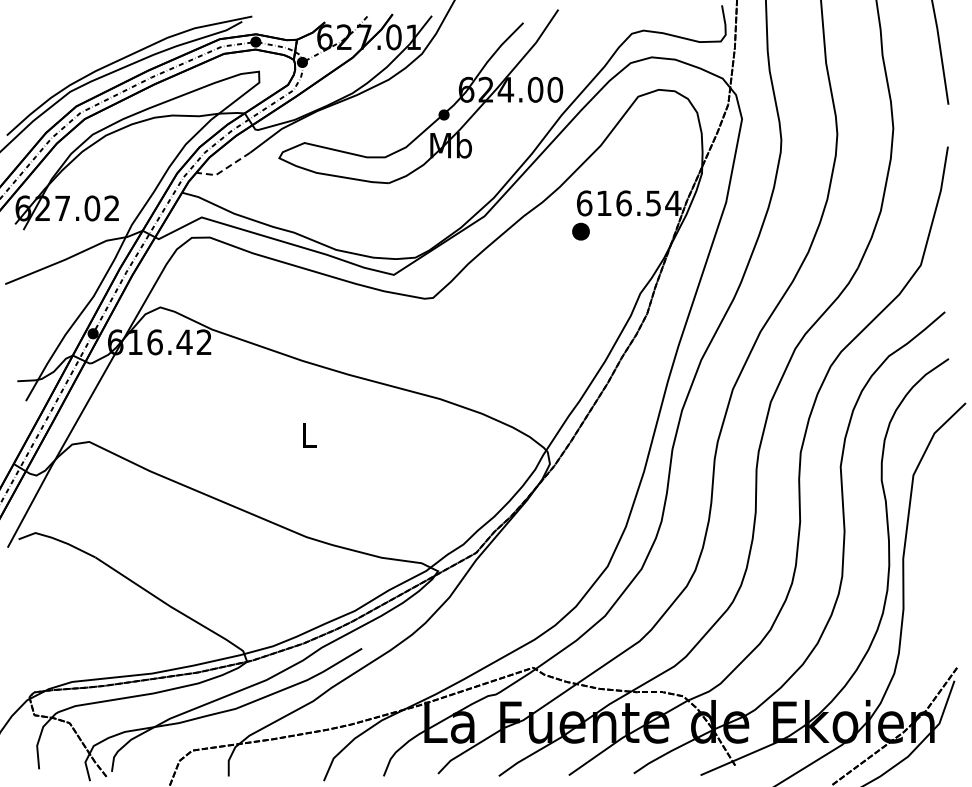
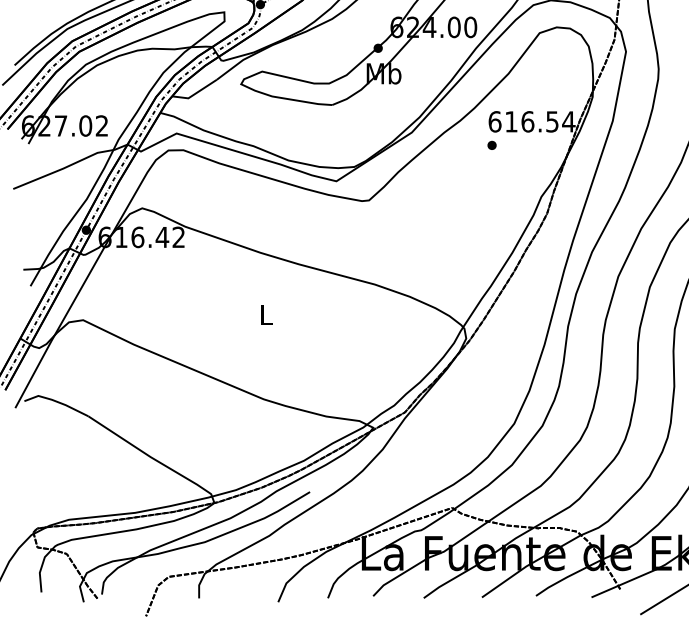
line: (224, 169) -> (195, 93), dashed -> solid
part: (580, 231) -> (491, 145), size x0.62

